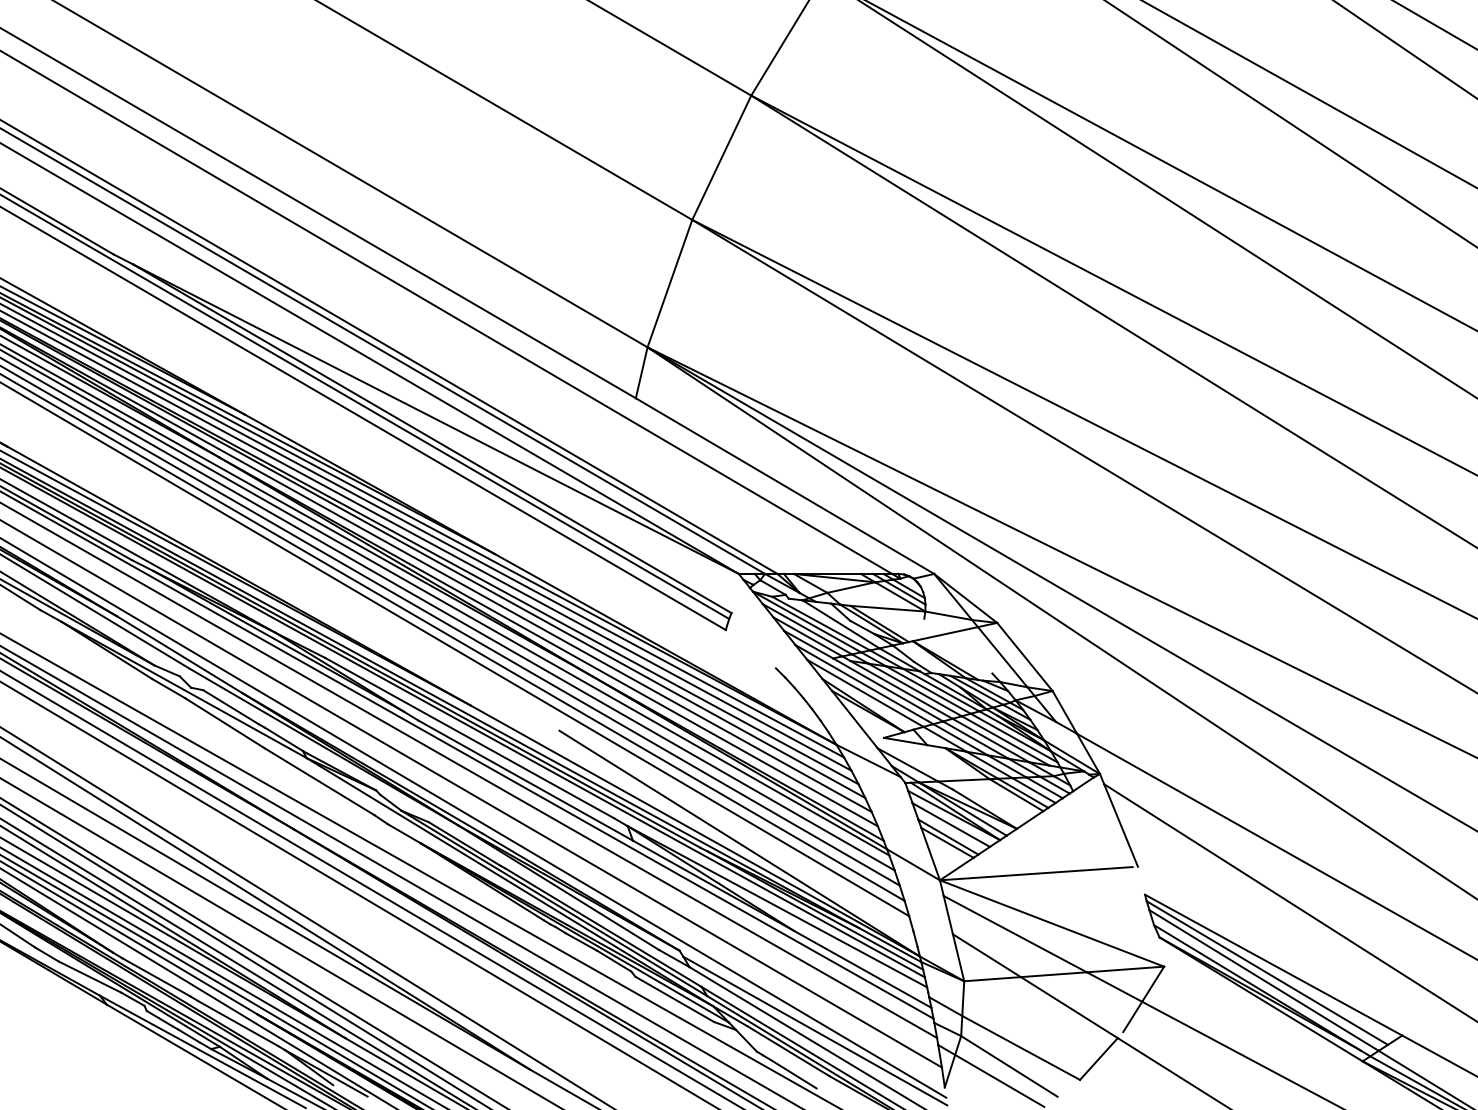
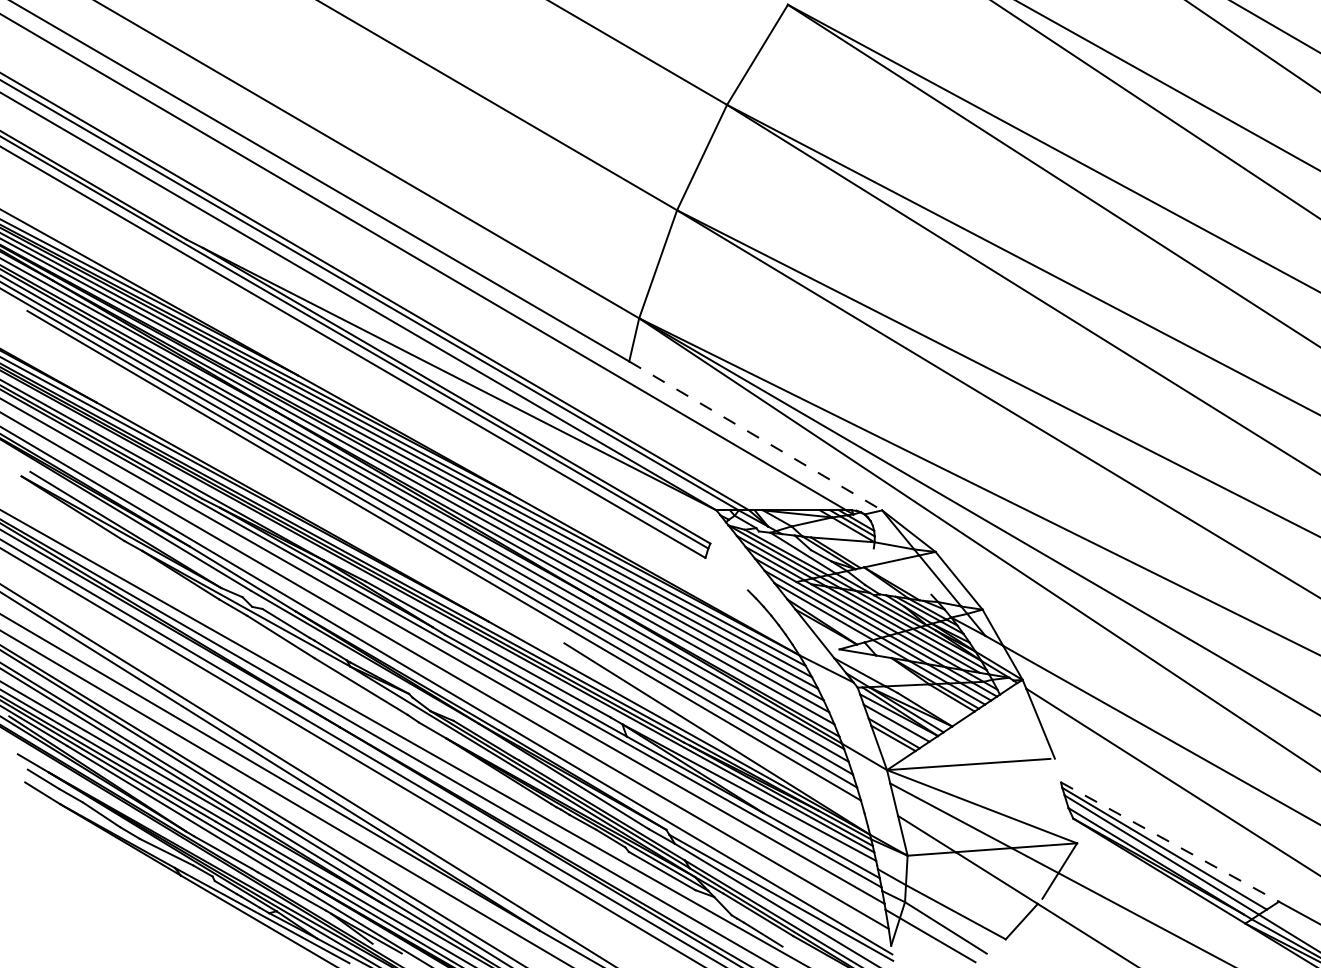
line: (784, 485) -> (755, 435), solid -> dashed
line: (1274, 965) -> (1170, 842), solid -> dashed

